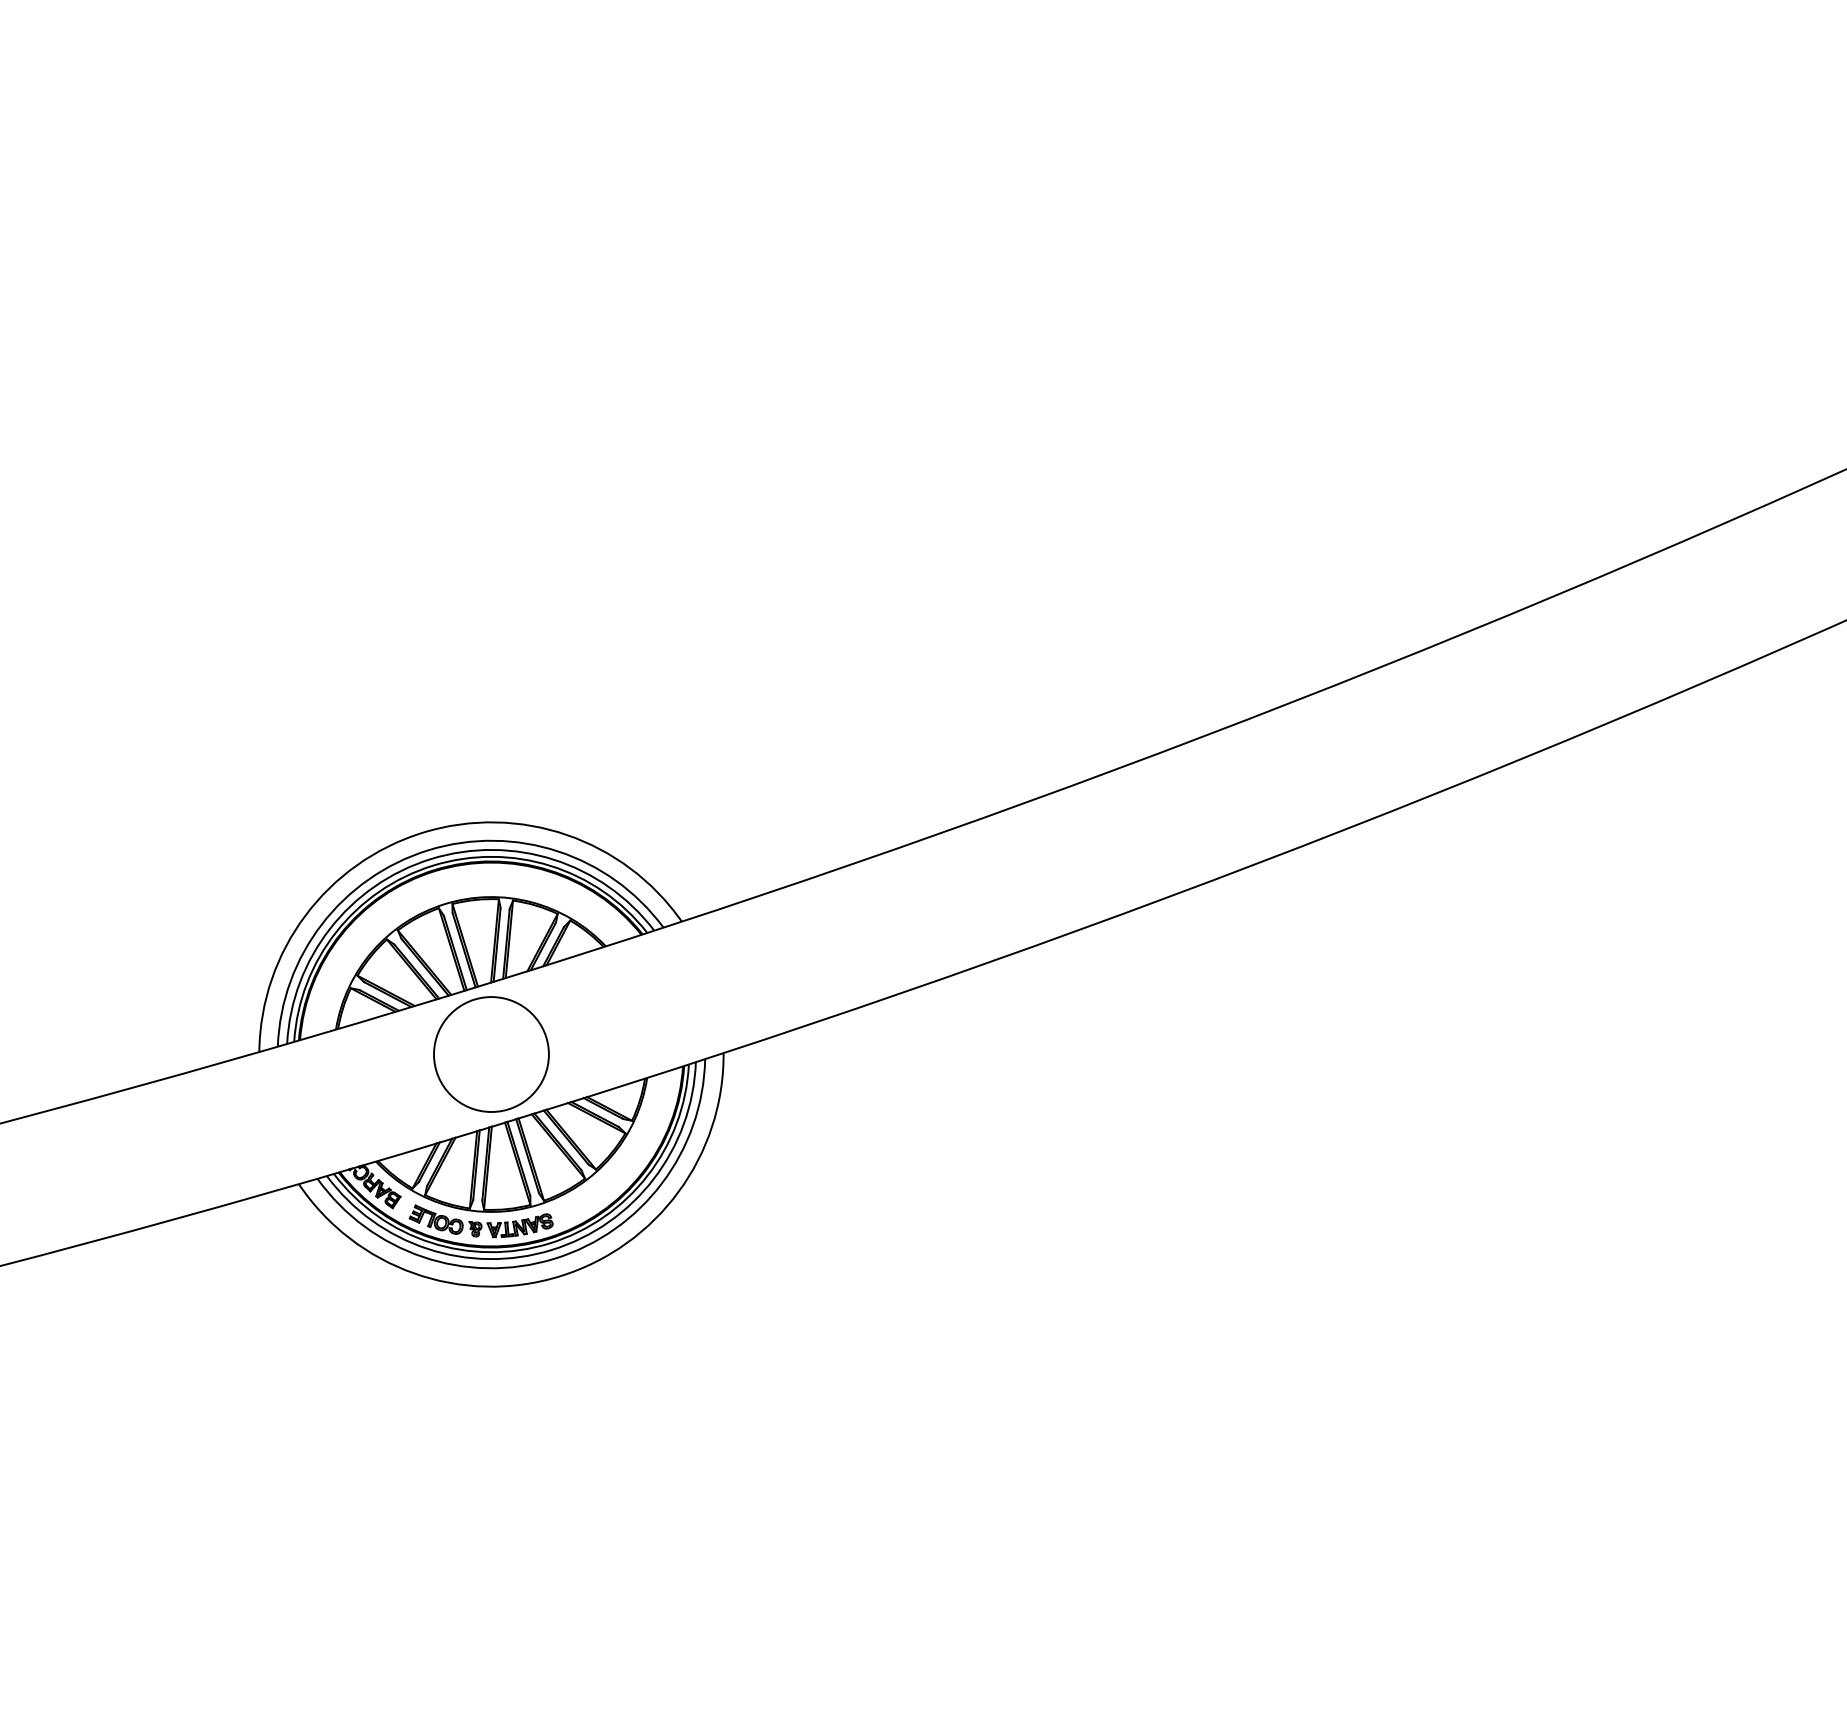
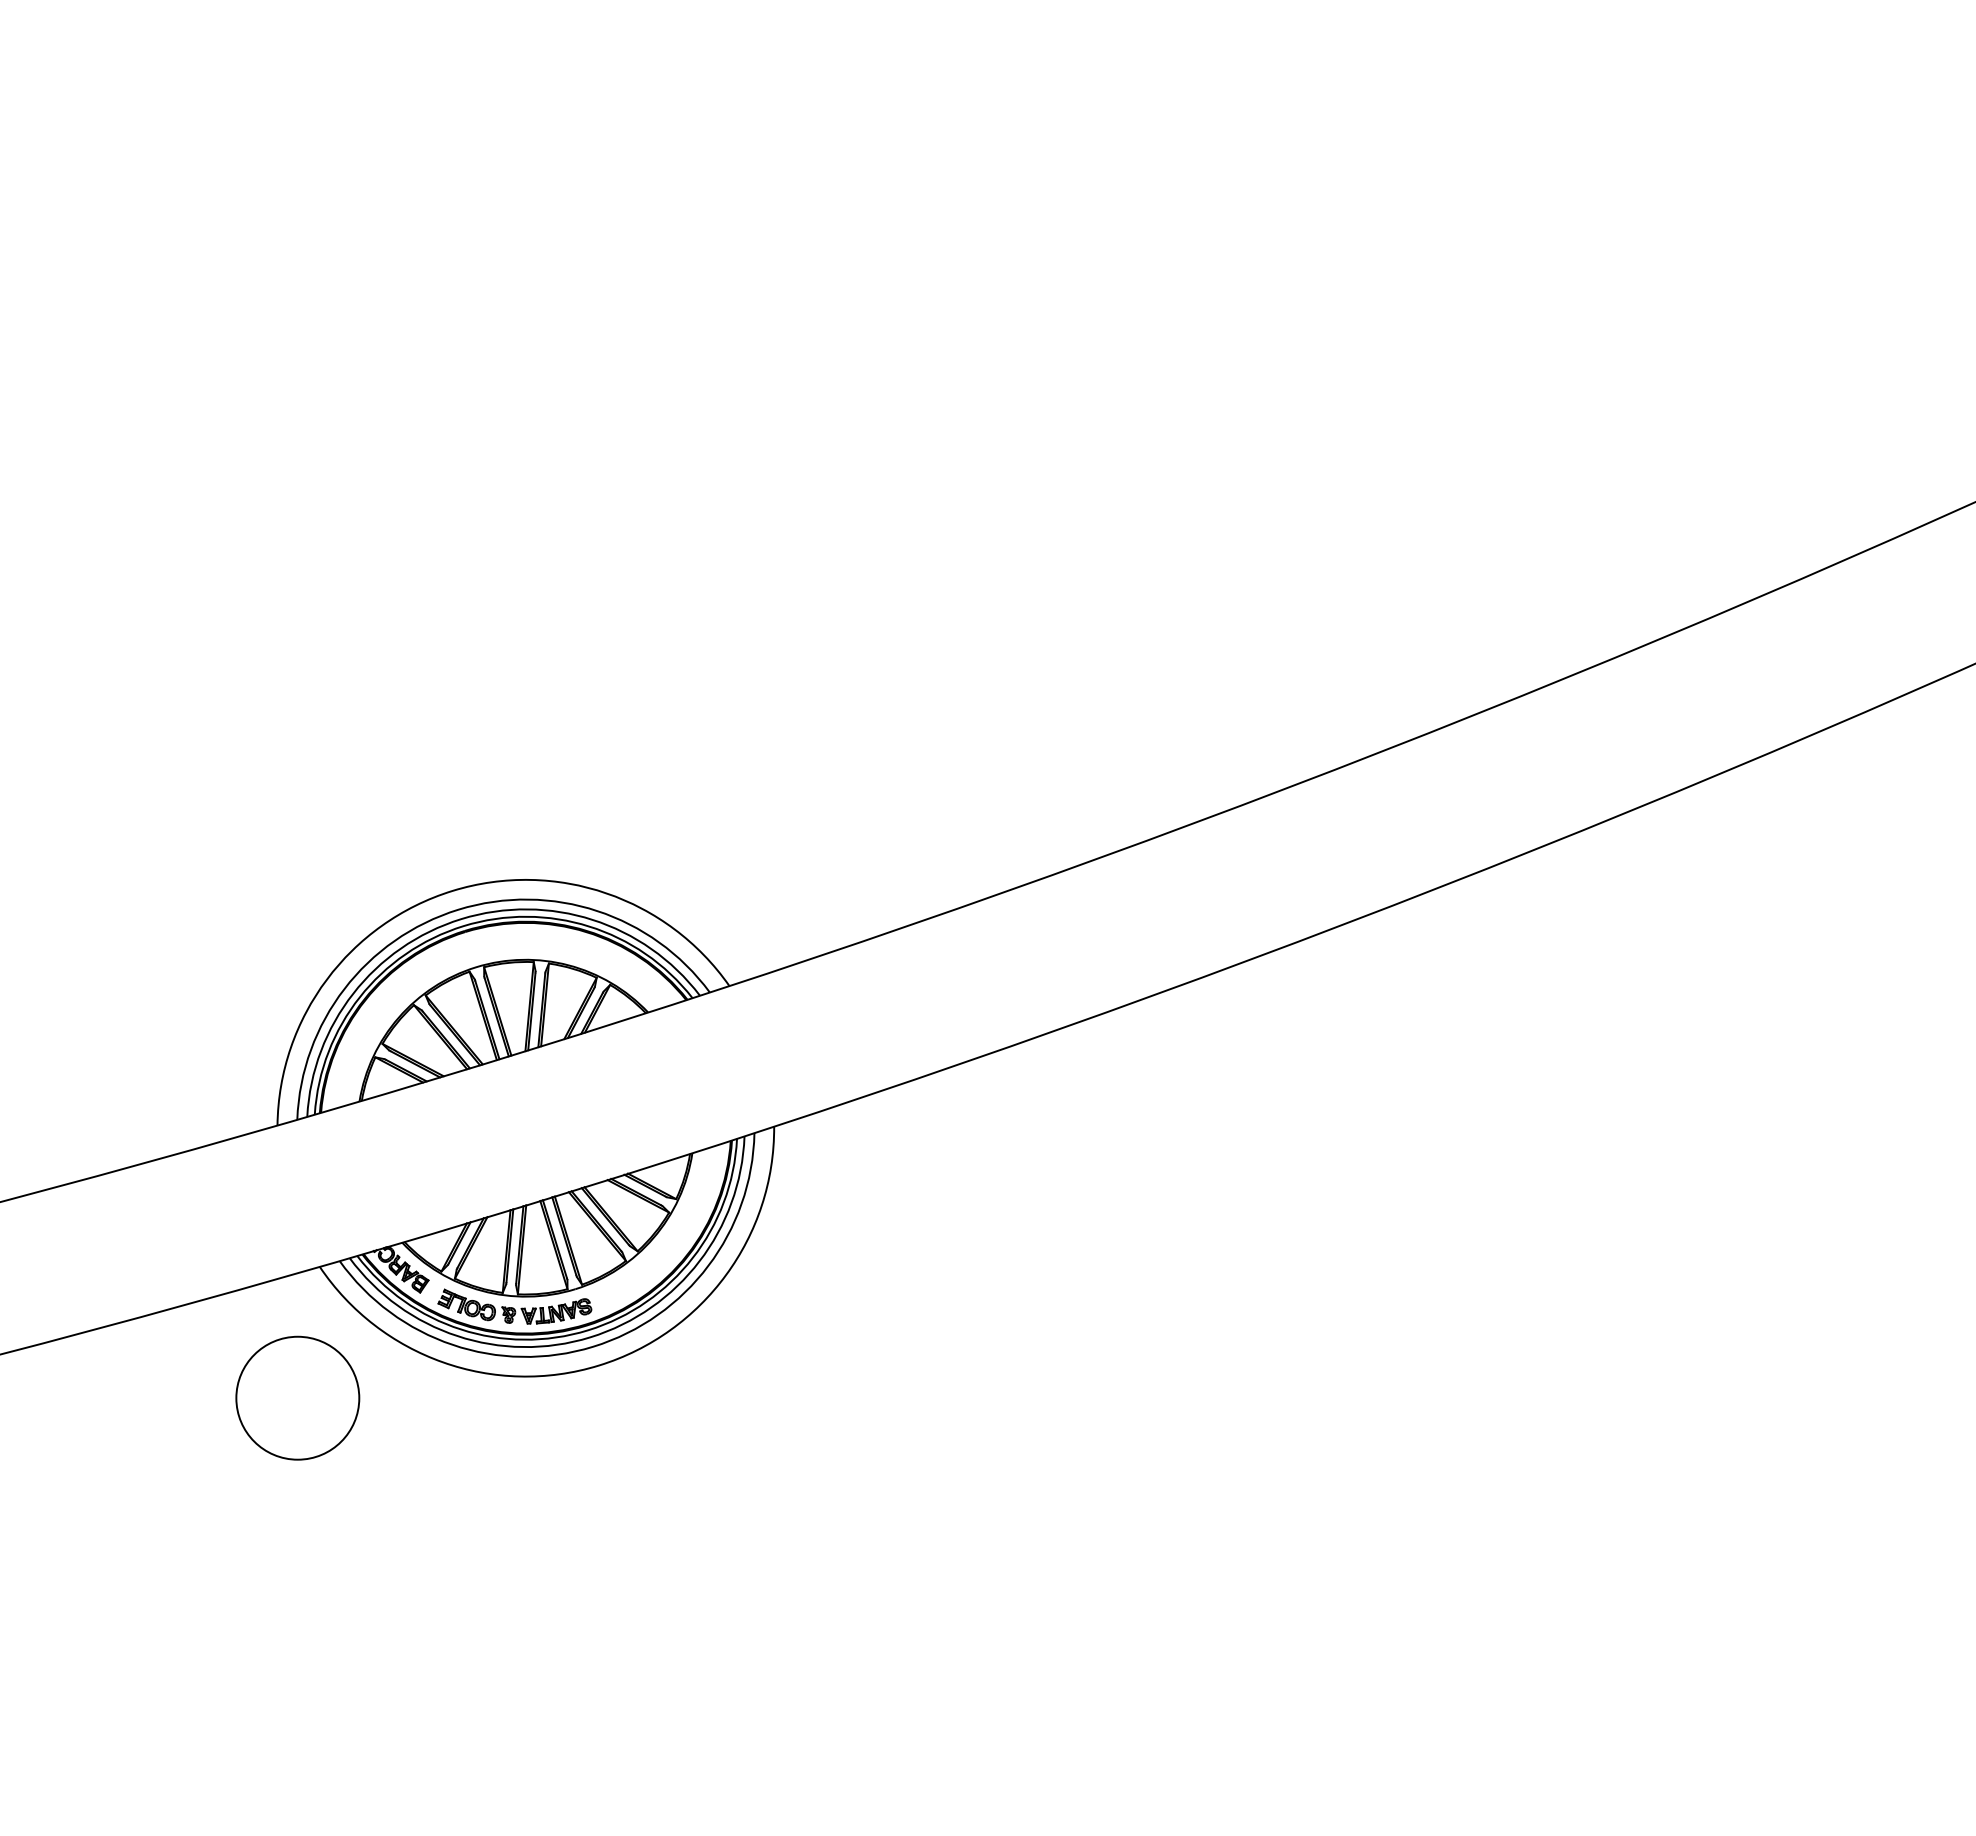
circle: (491, 1053) -> (297, 1397), moved

